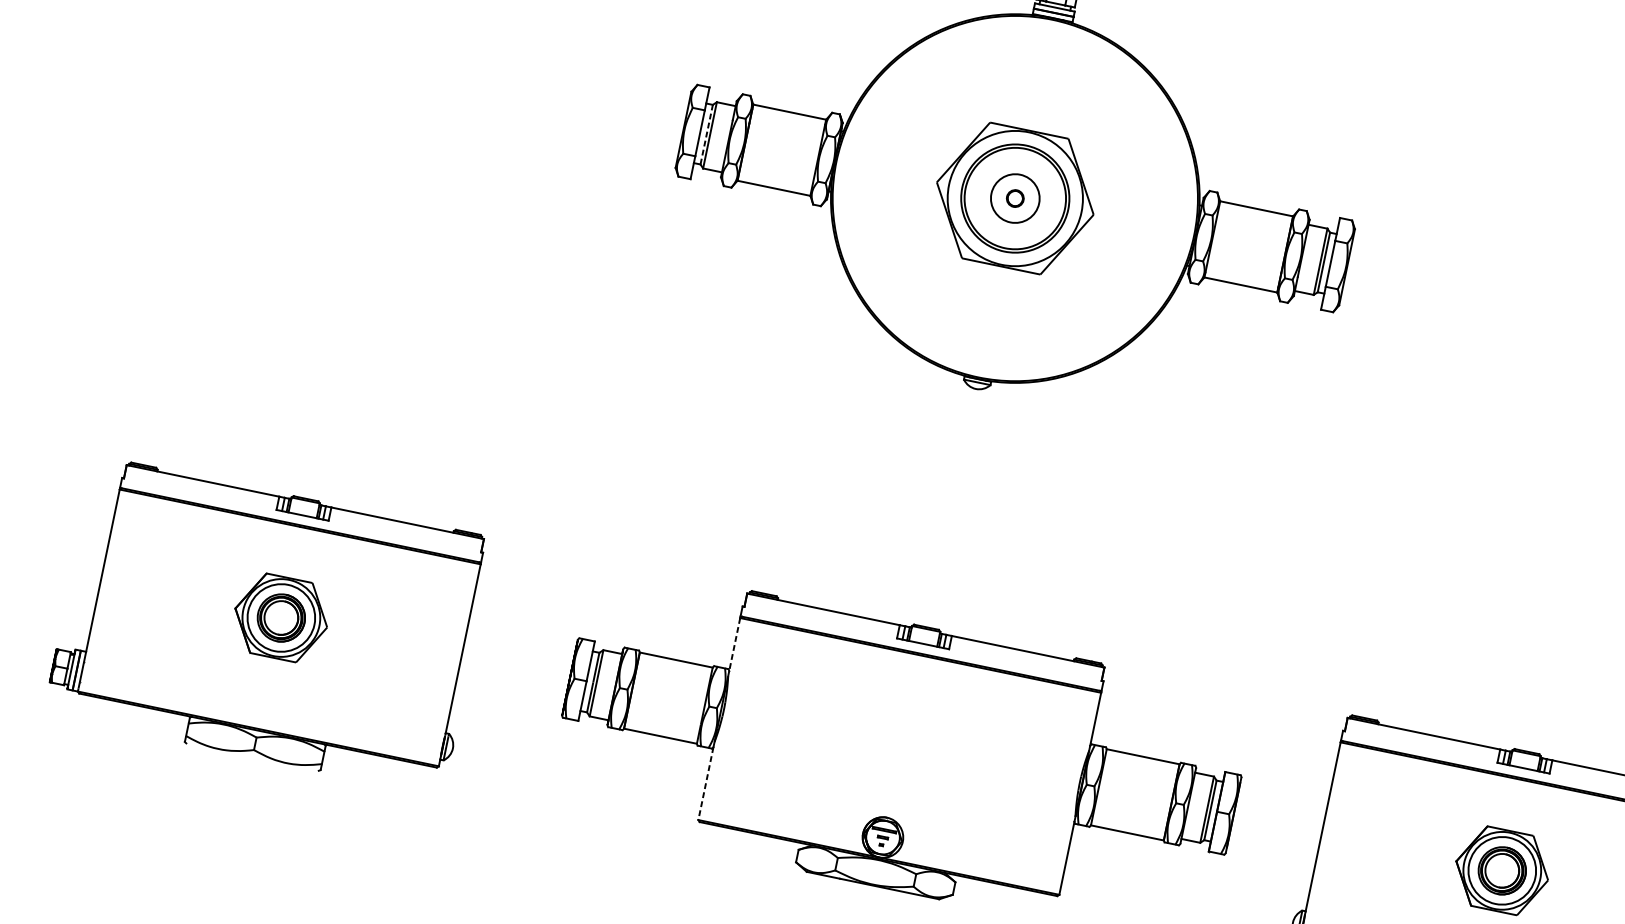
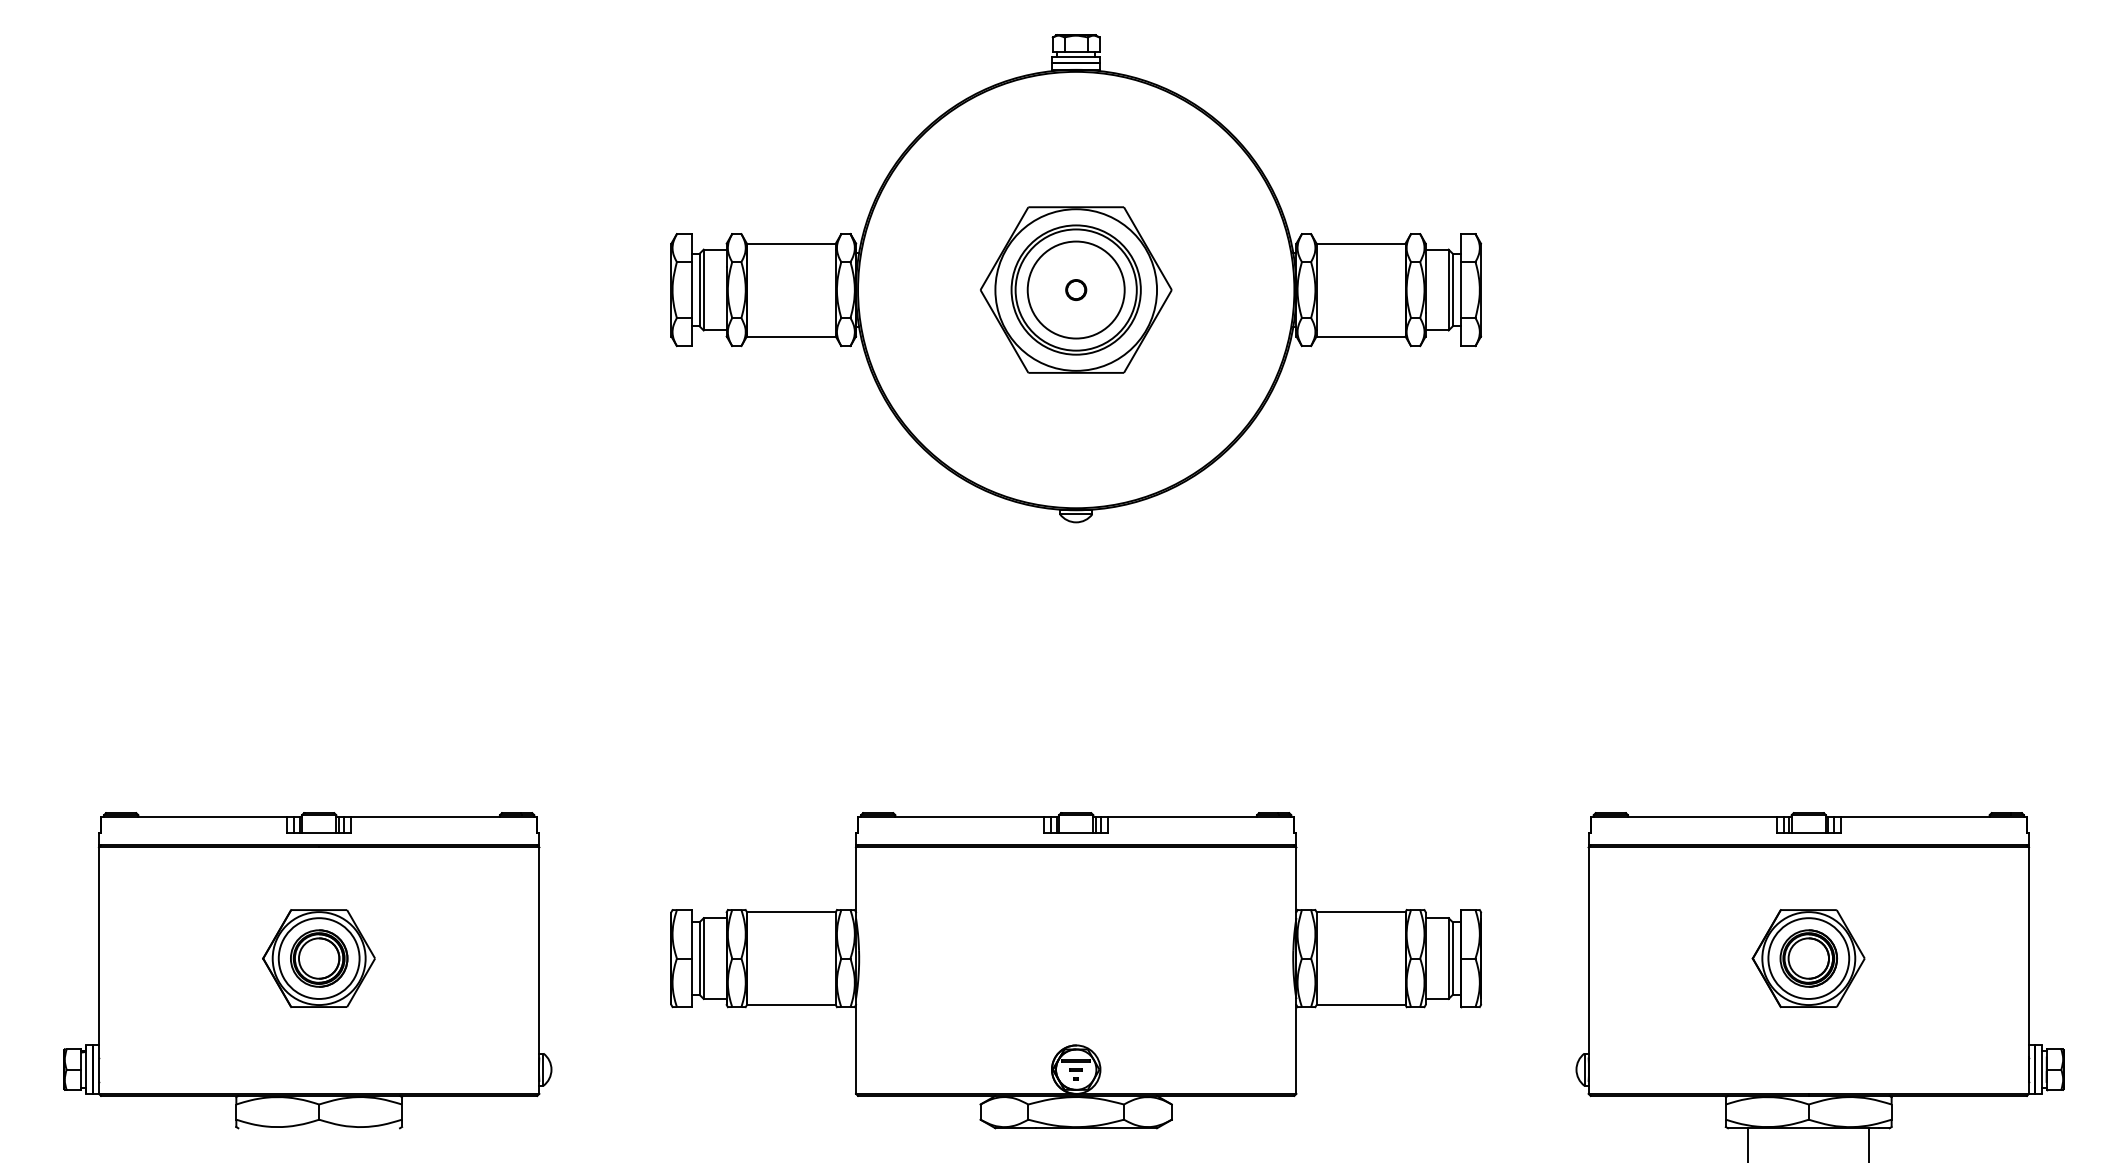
line: (706, 134) -> (699, 289), dashed -> solid
circle: (1014, 197) -> (1075, 289), size x1.67
line: (735, 645) -> (856, 880), dashed -> solid
line: (706, 783) -> (856, 1049), dashed -> solid

